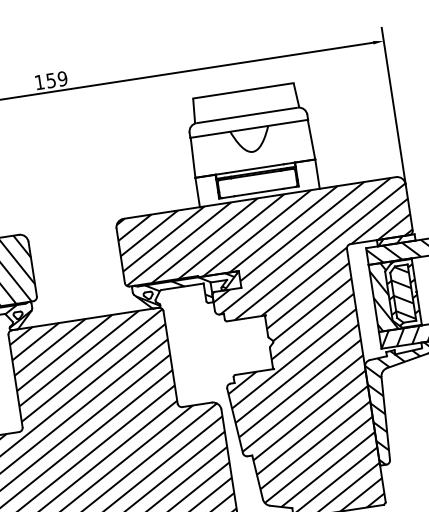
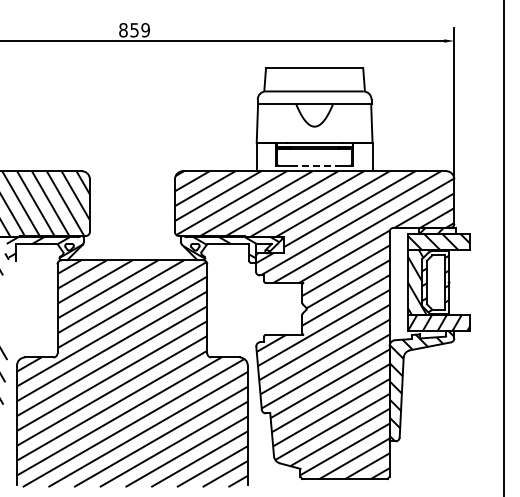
text: (39, 82) -> (123, 30), 159 -> 859
line: (258, 192) -> (314, 165), solid -> dashed
hatch: (402, 292) -> (435, 281), removed

